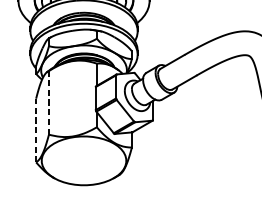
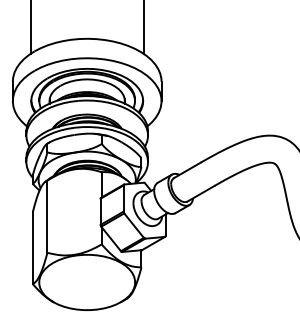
line: (49, 102) -> (47, 216), dashed -> solid
line: (35, 130) -> (32, 247), dashed -> solid

